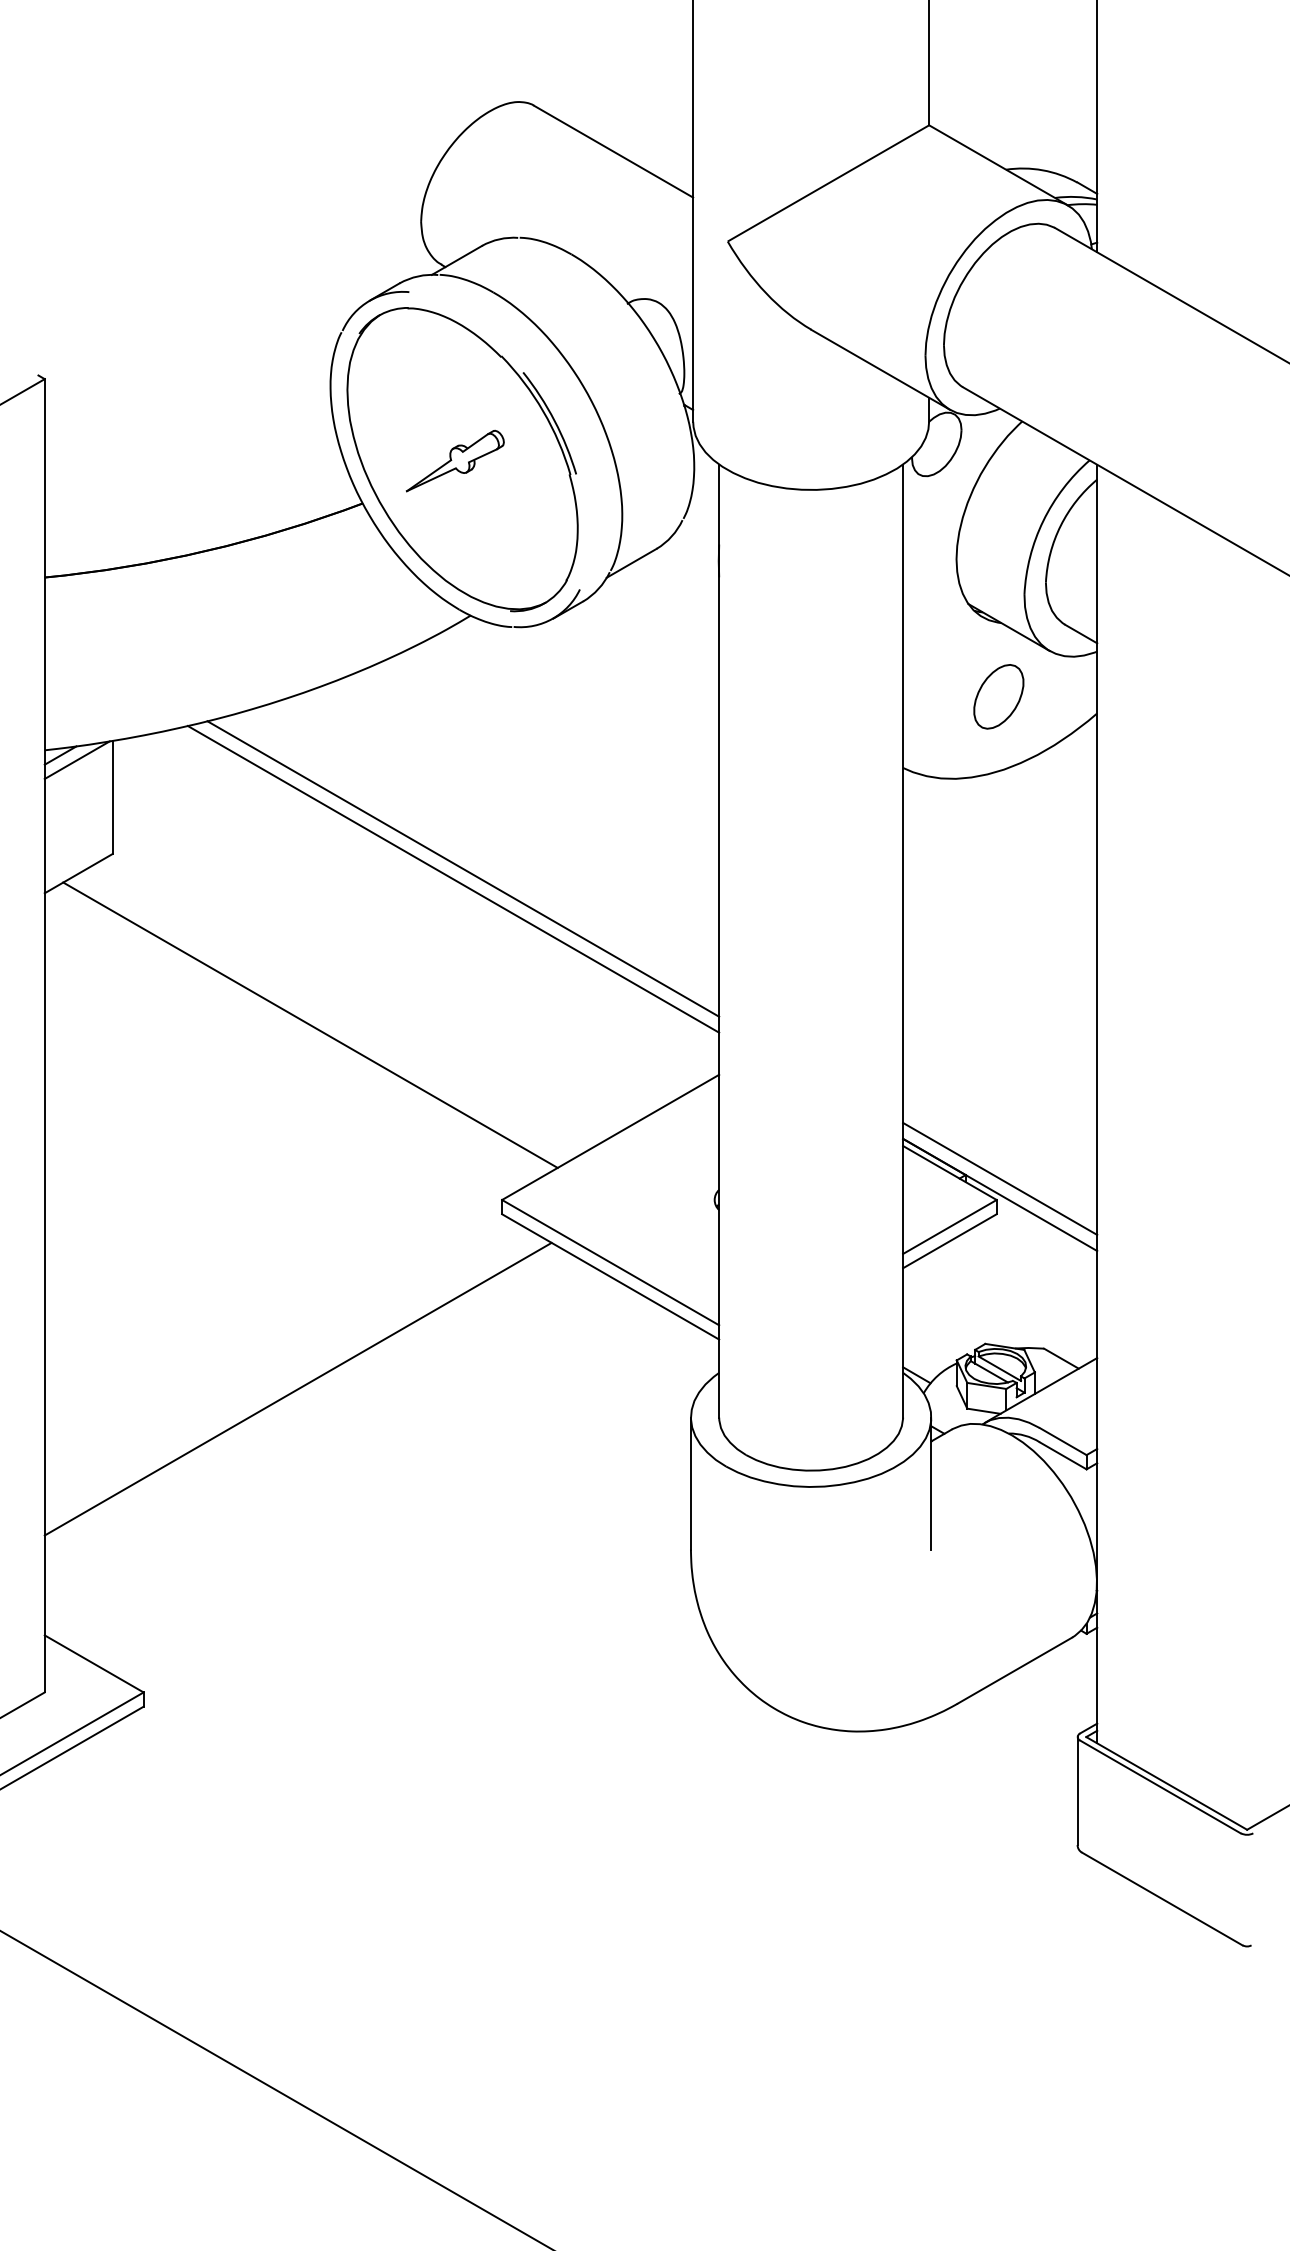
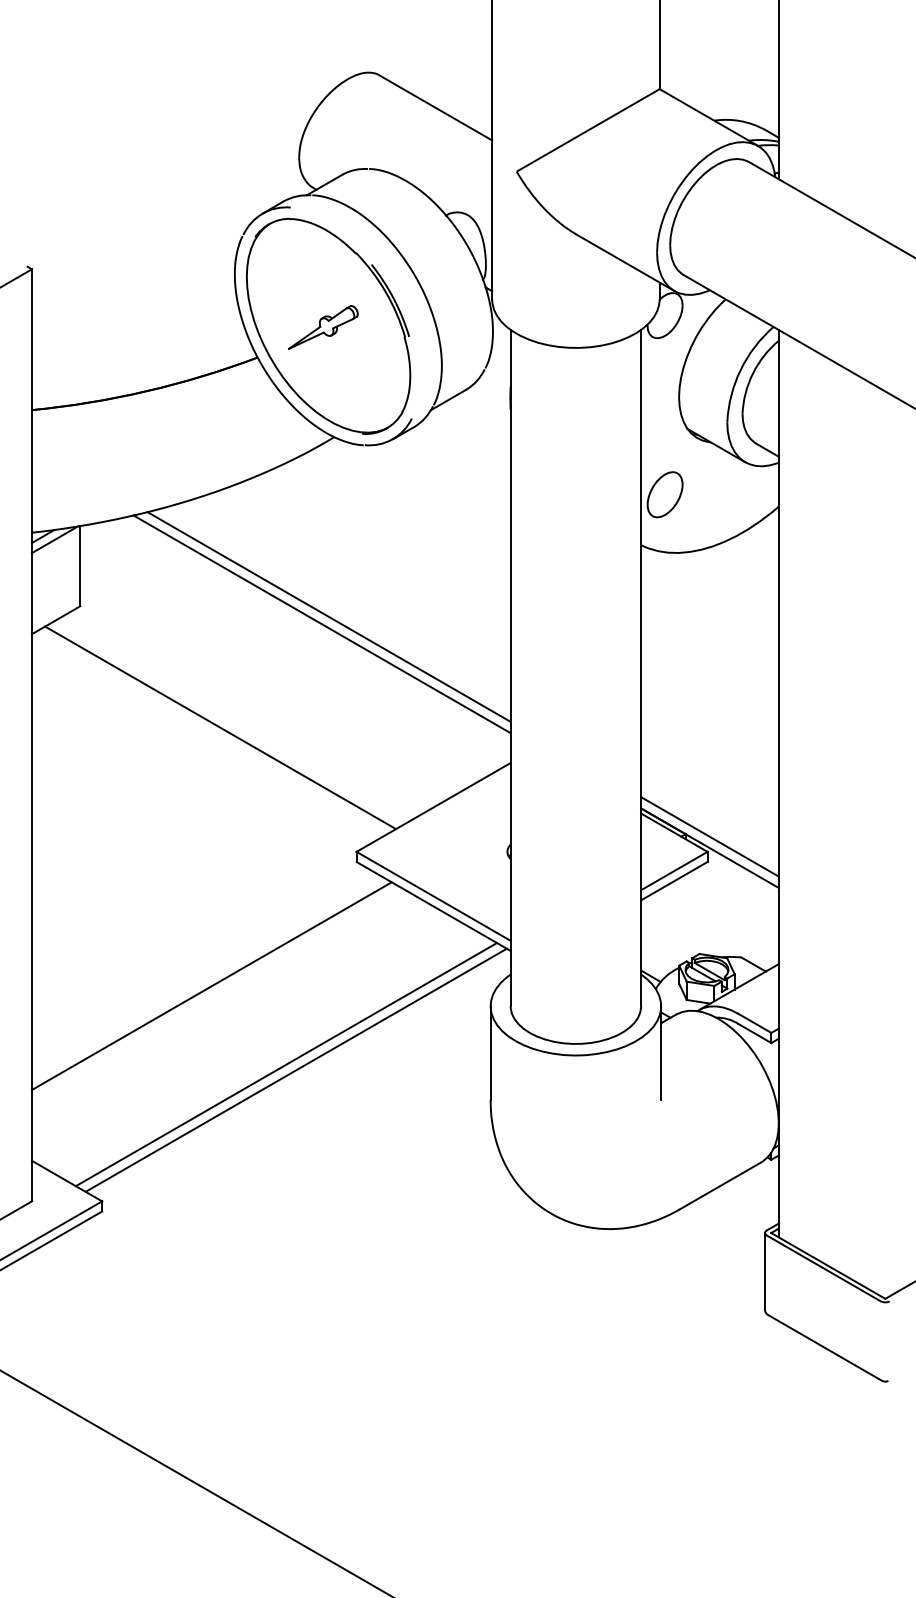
part: (998, 696) -> (664, 494), moved
line: (402, 1499) -> (285, 1064), added
line: (416, 1507) -> (295, 1070), added

